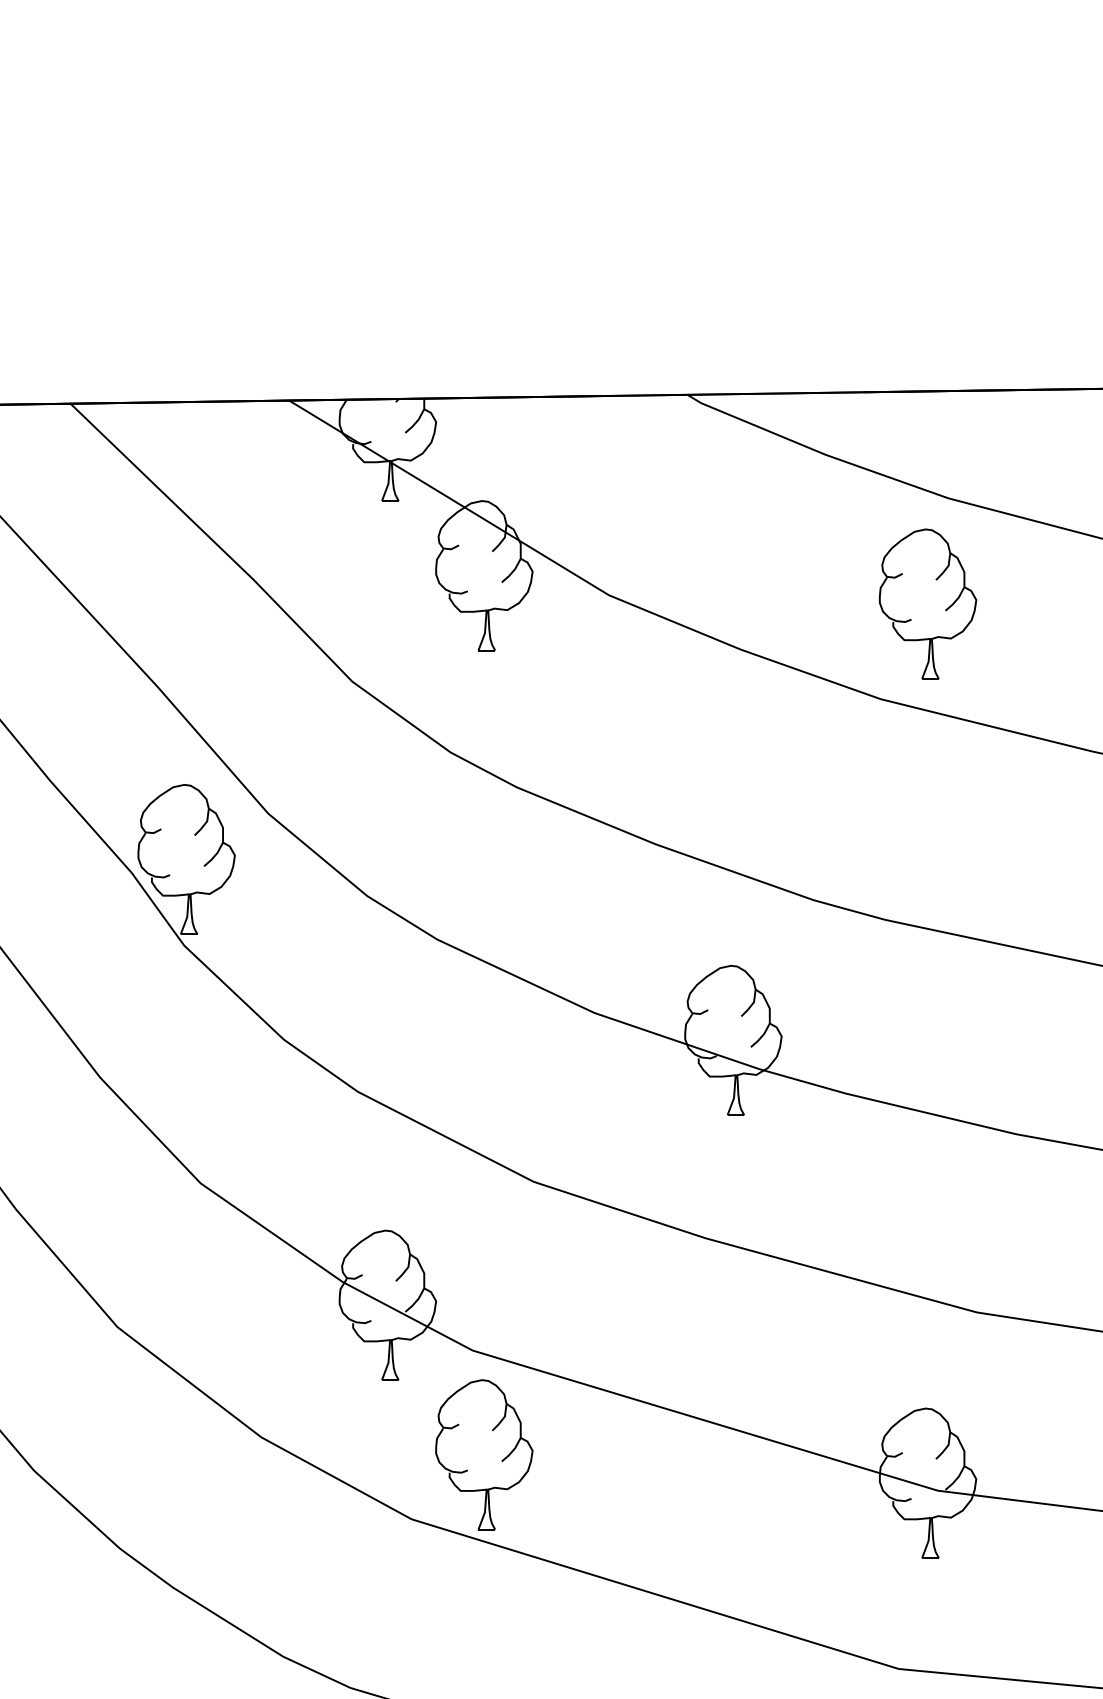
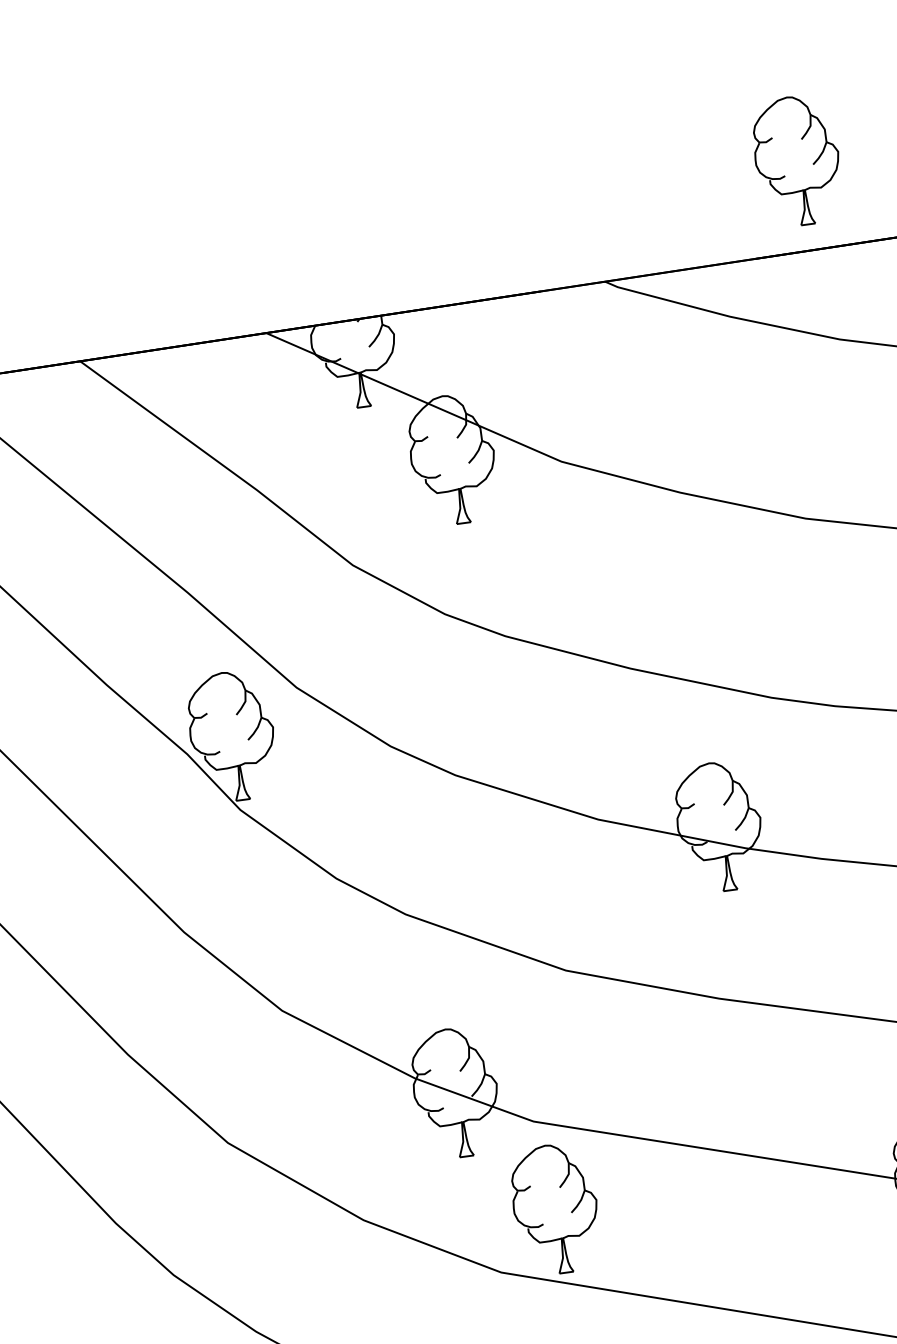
part: (928, 603) -> (797, 160), moved

